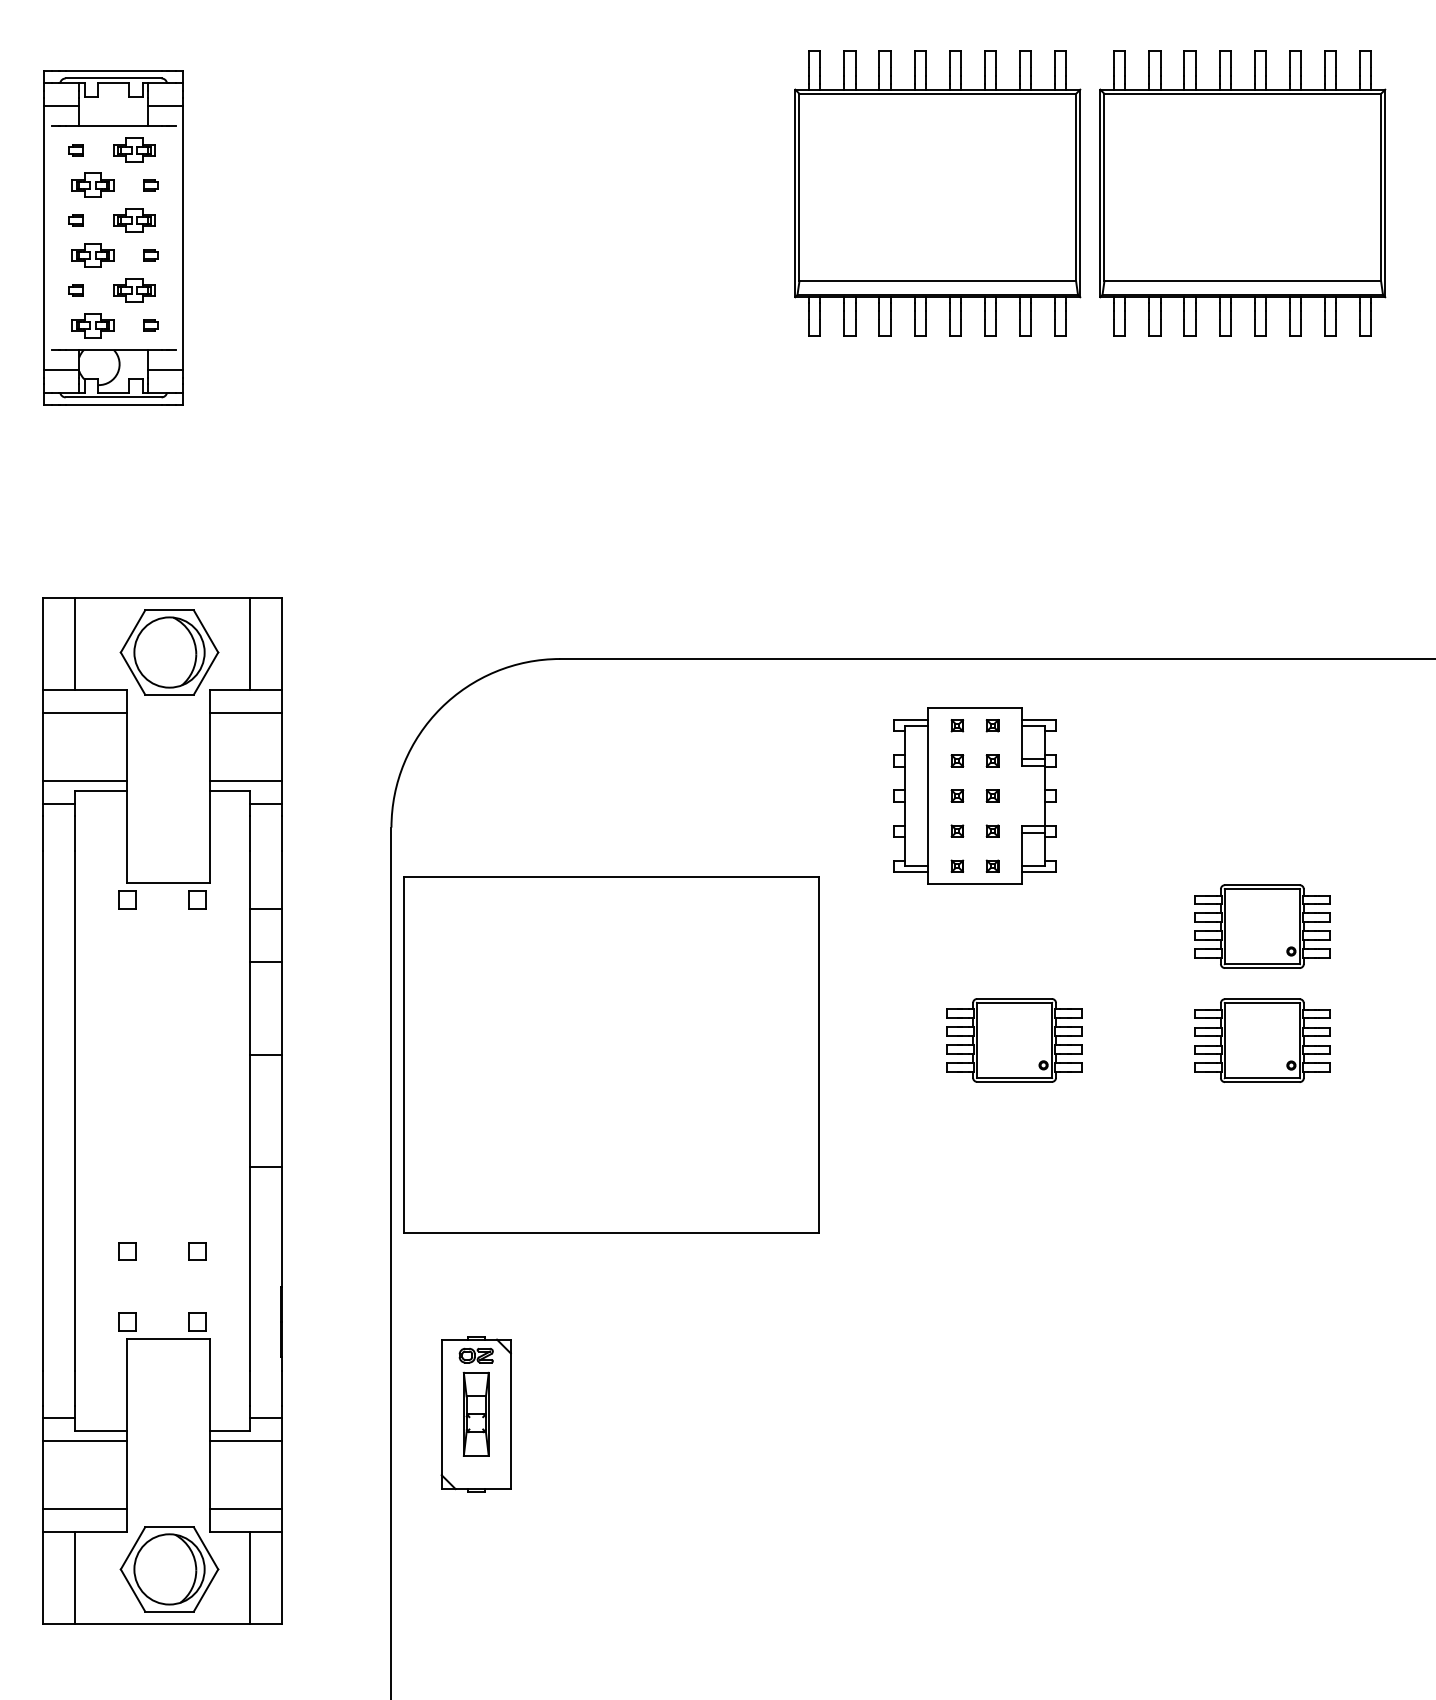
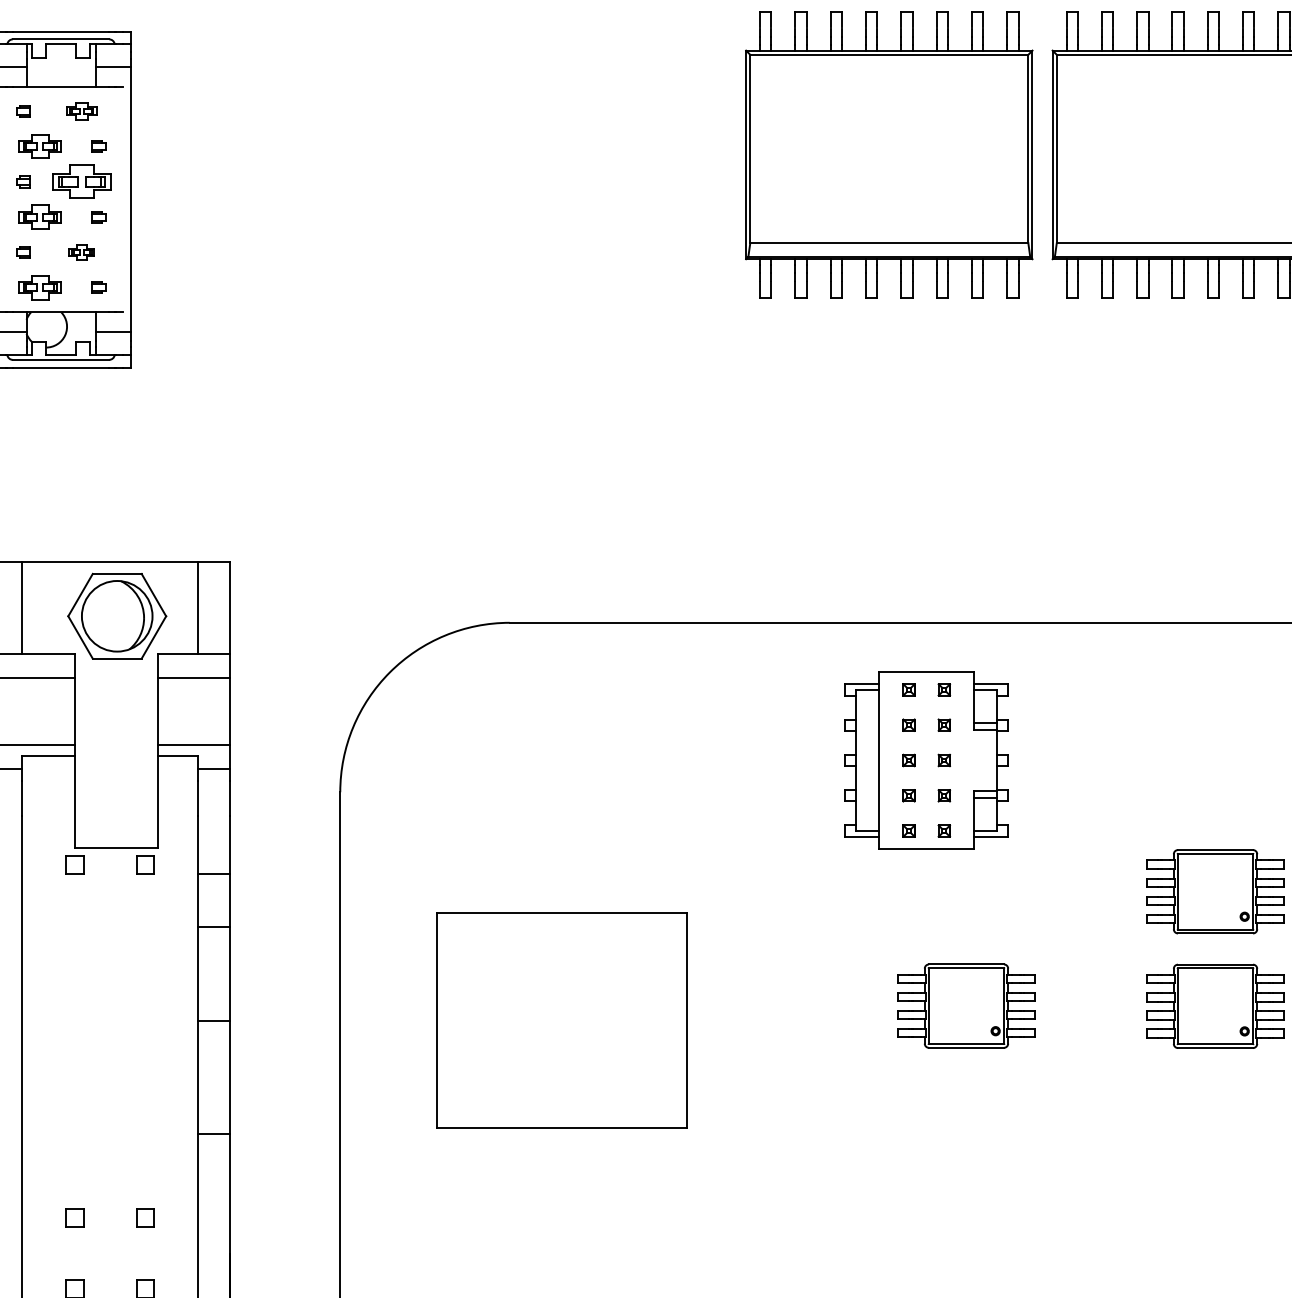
part: (134, 149) -> (82, 110), size x0.7
part: (134, 220) -> (82, 182), size x1.4
part: (134, 290) -> (82, 252), size x0.6
part: (611, 1054) -> (561, 1020), size x0.6

